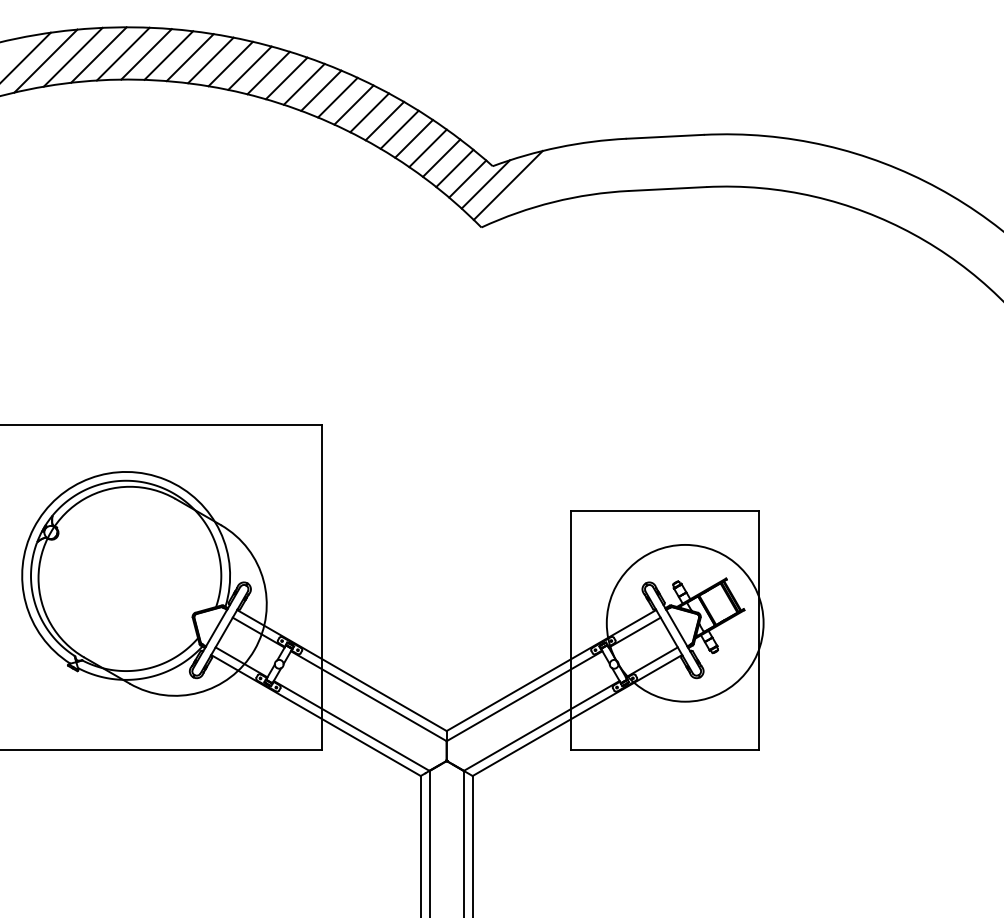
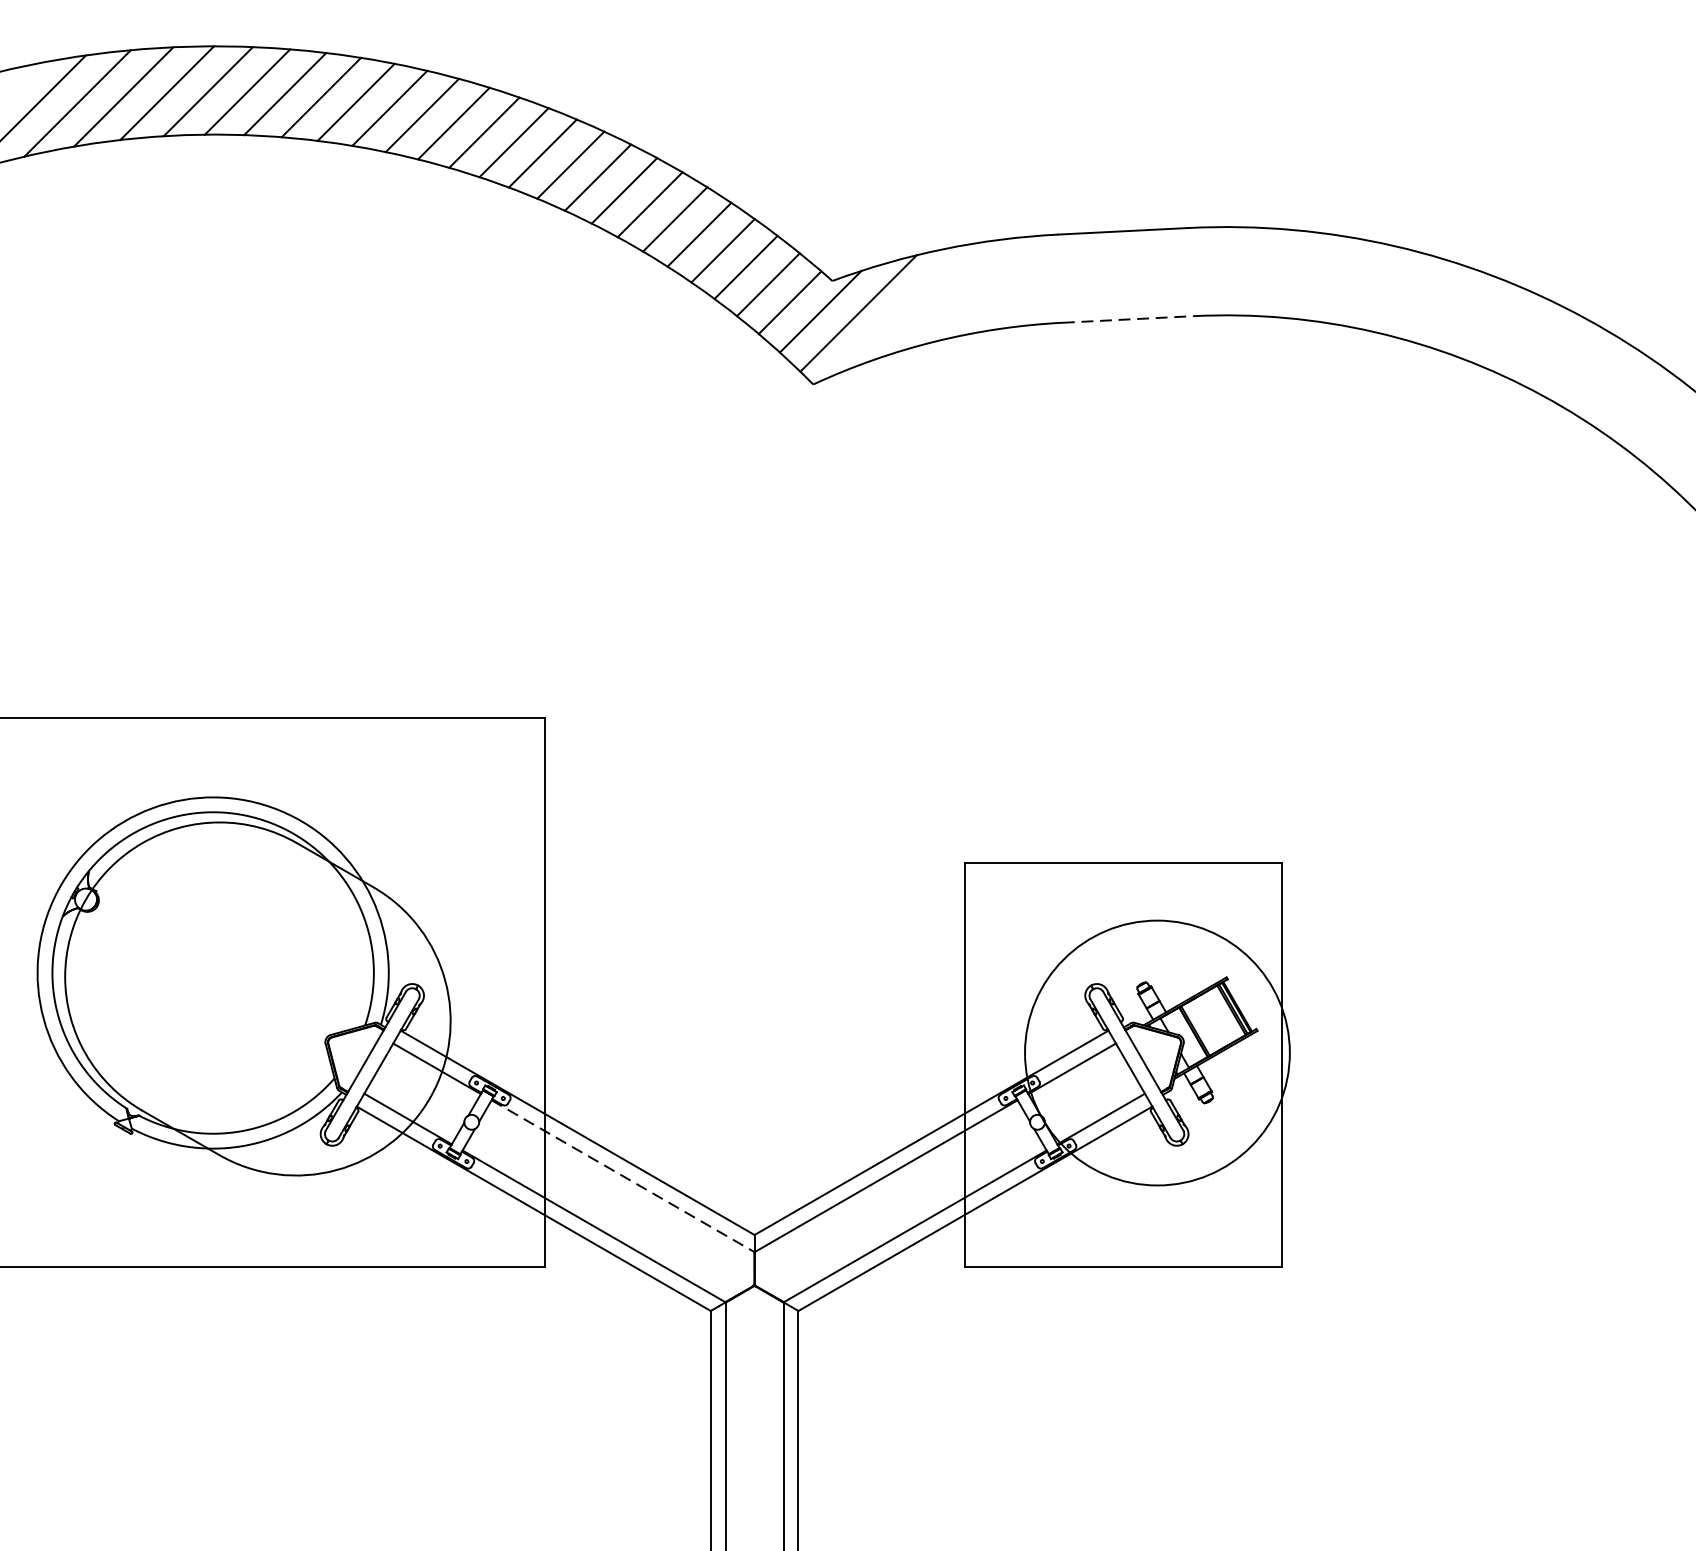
line: (667, 189) -> (1127, 320), solid -> dashed
line: (368, 696) -> (622, 1176), solid -> dashed

